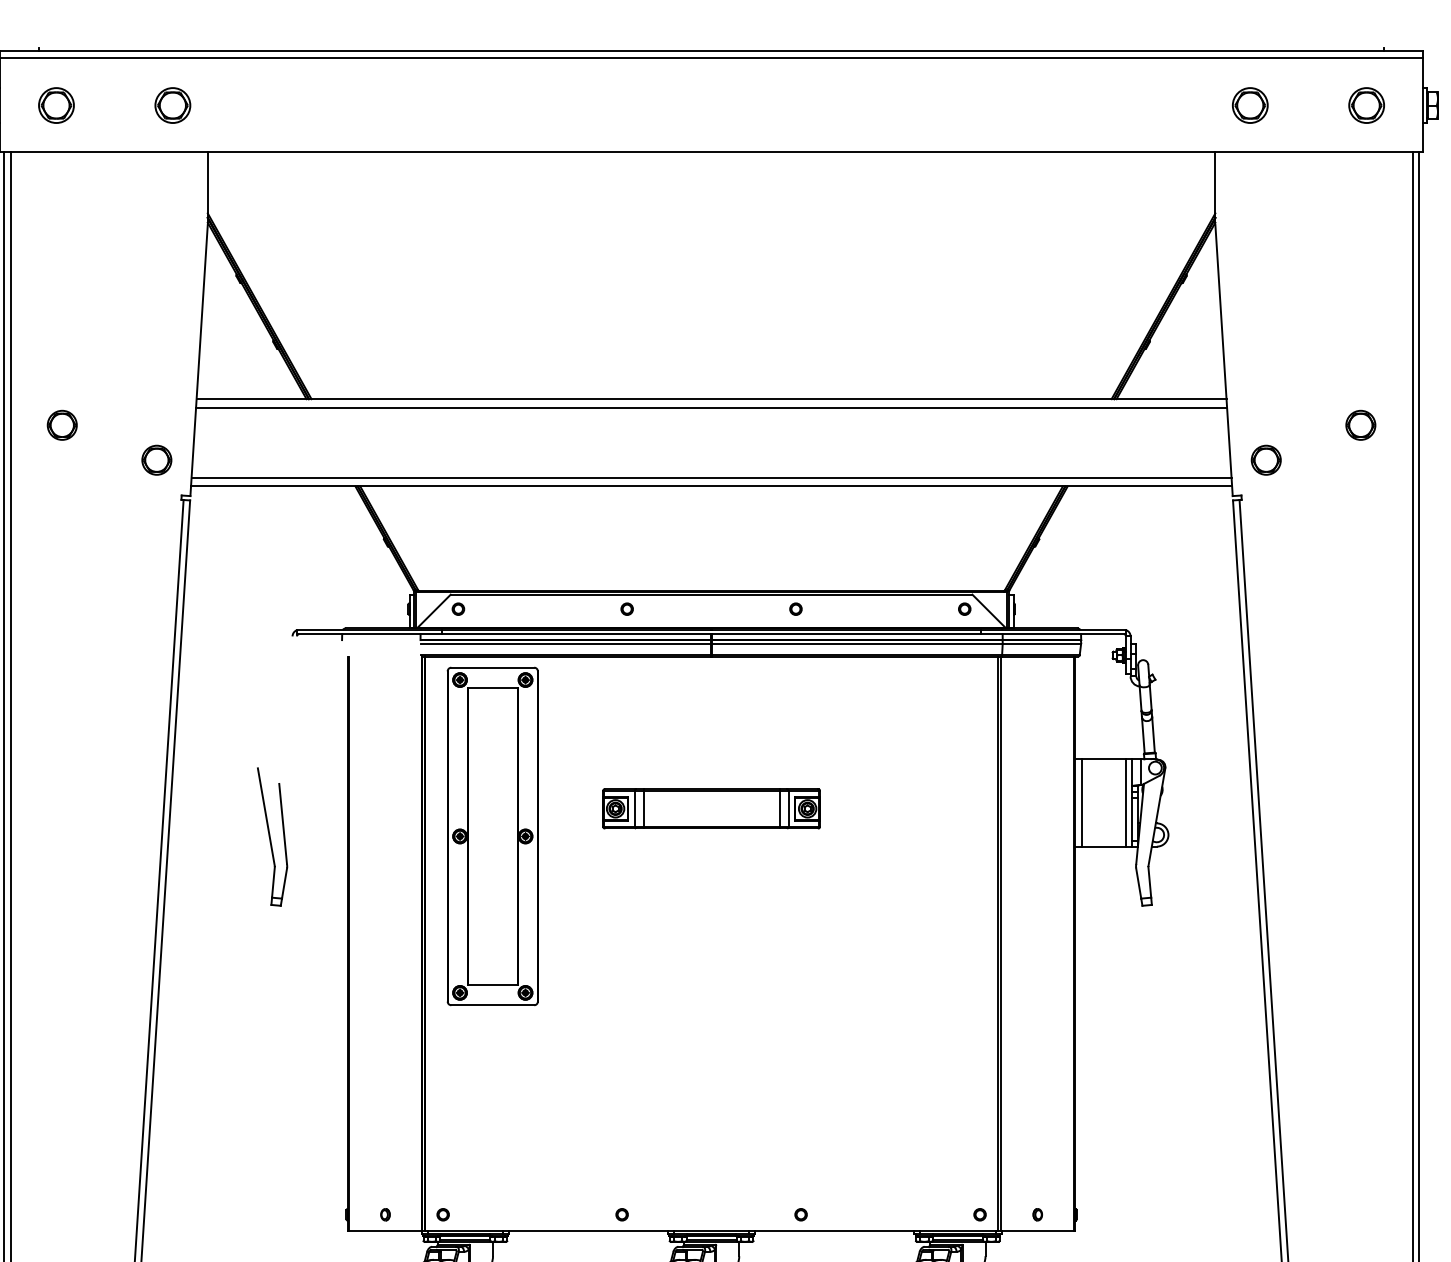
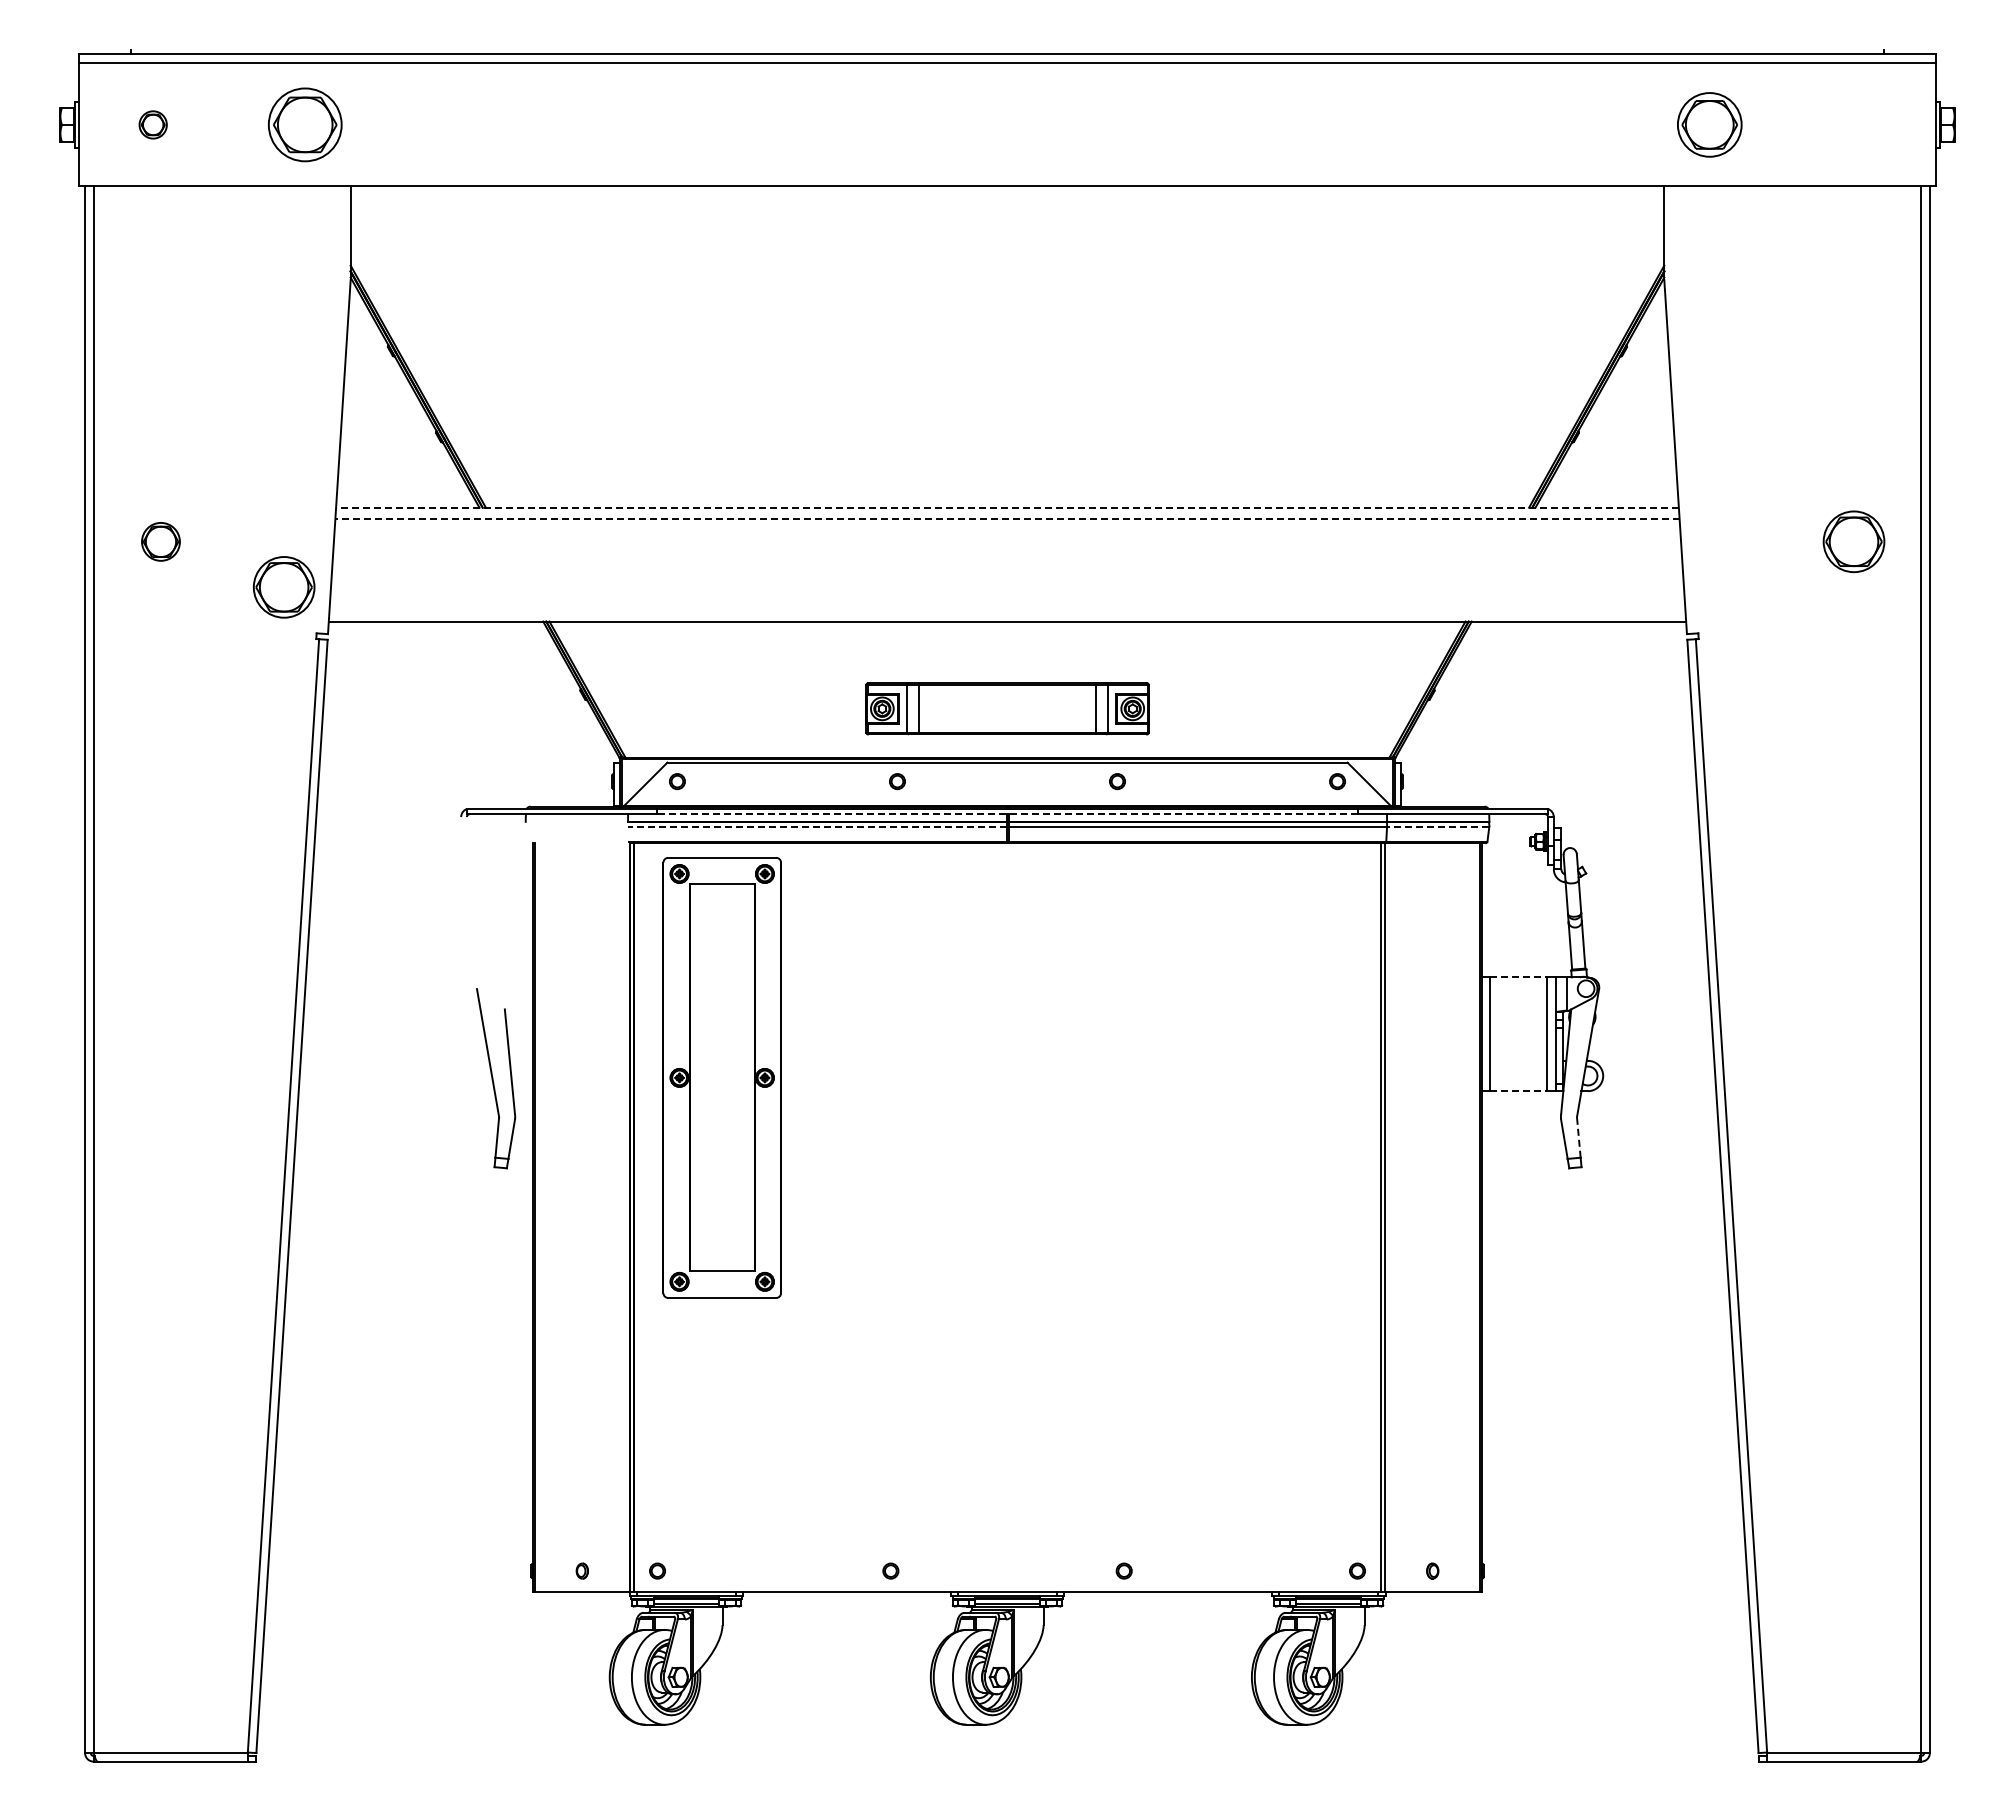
part: (55, 105) -> (152, 124), size x0.6
part: (172, 105) -> (304, 124), size x1.6
part: (1250, 105) -> (1709, 124), size x1.4
part: (1366, 105) -> (1861, 124), removed
line: (710, 398) -> (1006, 507), solid -> dashed
line: (710, 407) -> (1006, 518), solid -> dashed
part: (1360, 425) -> (1853, 541), size x1.6
part: (157, 460) -> (284, 587), size x1.6
part: (1266, 460) -> (1730, 587), removed
line: (711, 477) -> (1007, 610), removed
line: (711, 634) -> (1007, 814), solid -> dashed
line: (565, 643) -> (816, 826), solid -> dashed
line: (1041, 643) -> (1437, 826), solid -> dashed
line: (1104, 759) -> (1519, 977), solid -> dashed
part: (711, 808) -> (1007, 708), moved
part: (272, 836) -> (496, 1078), moved
line: (1104, 846) -> (1519, 1091), solid -> dashed
line: (1149, 882) -> (1578, 1137), solid -> dashed

